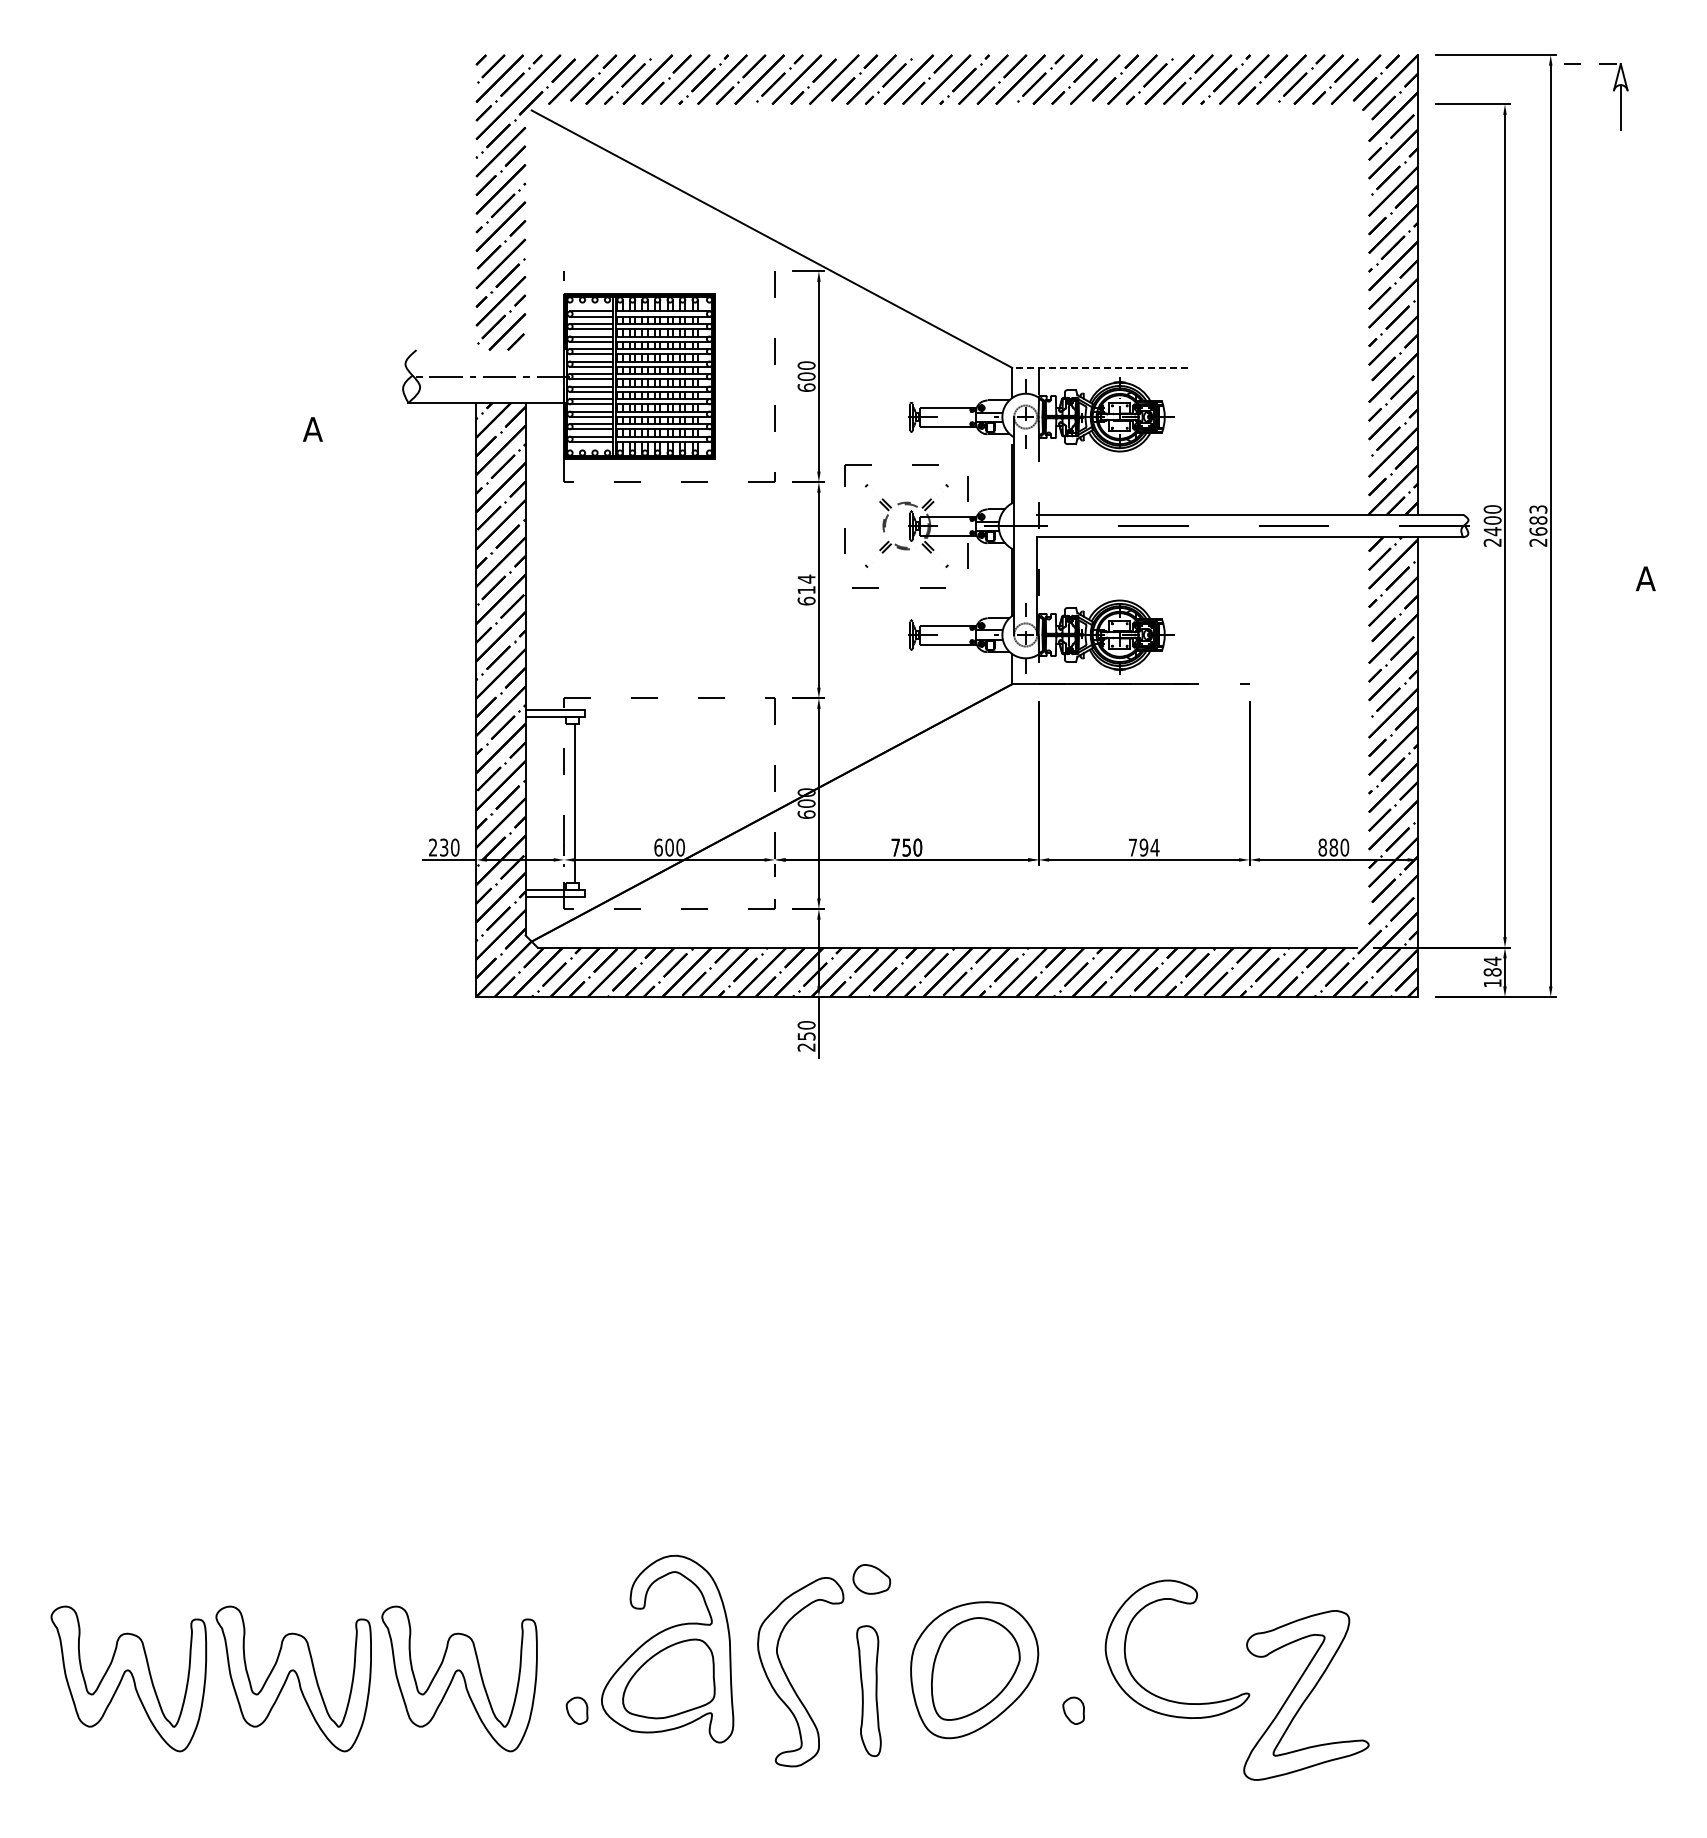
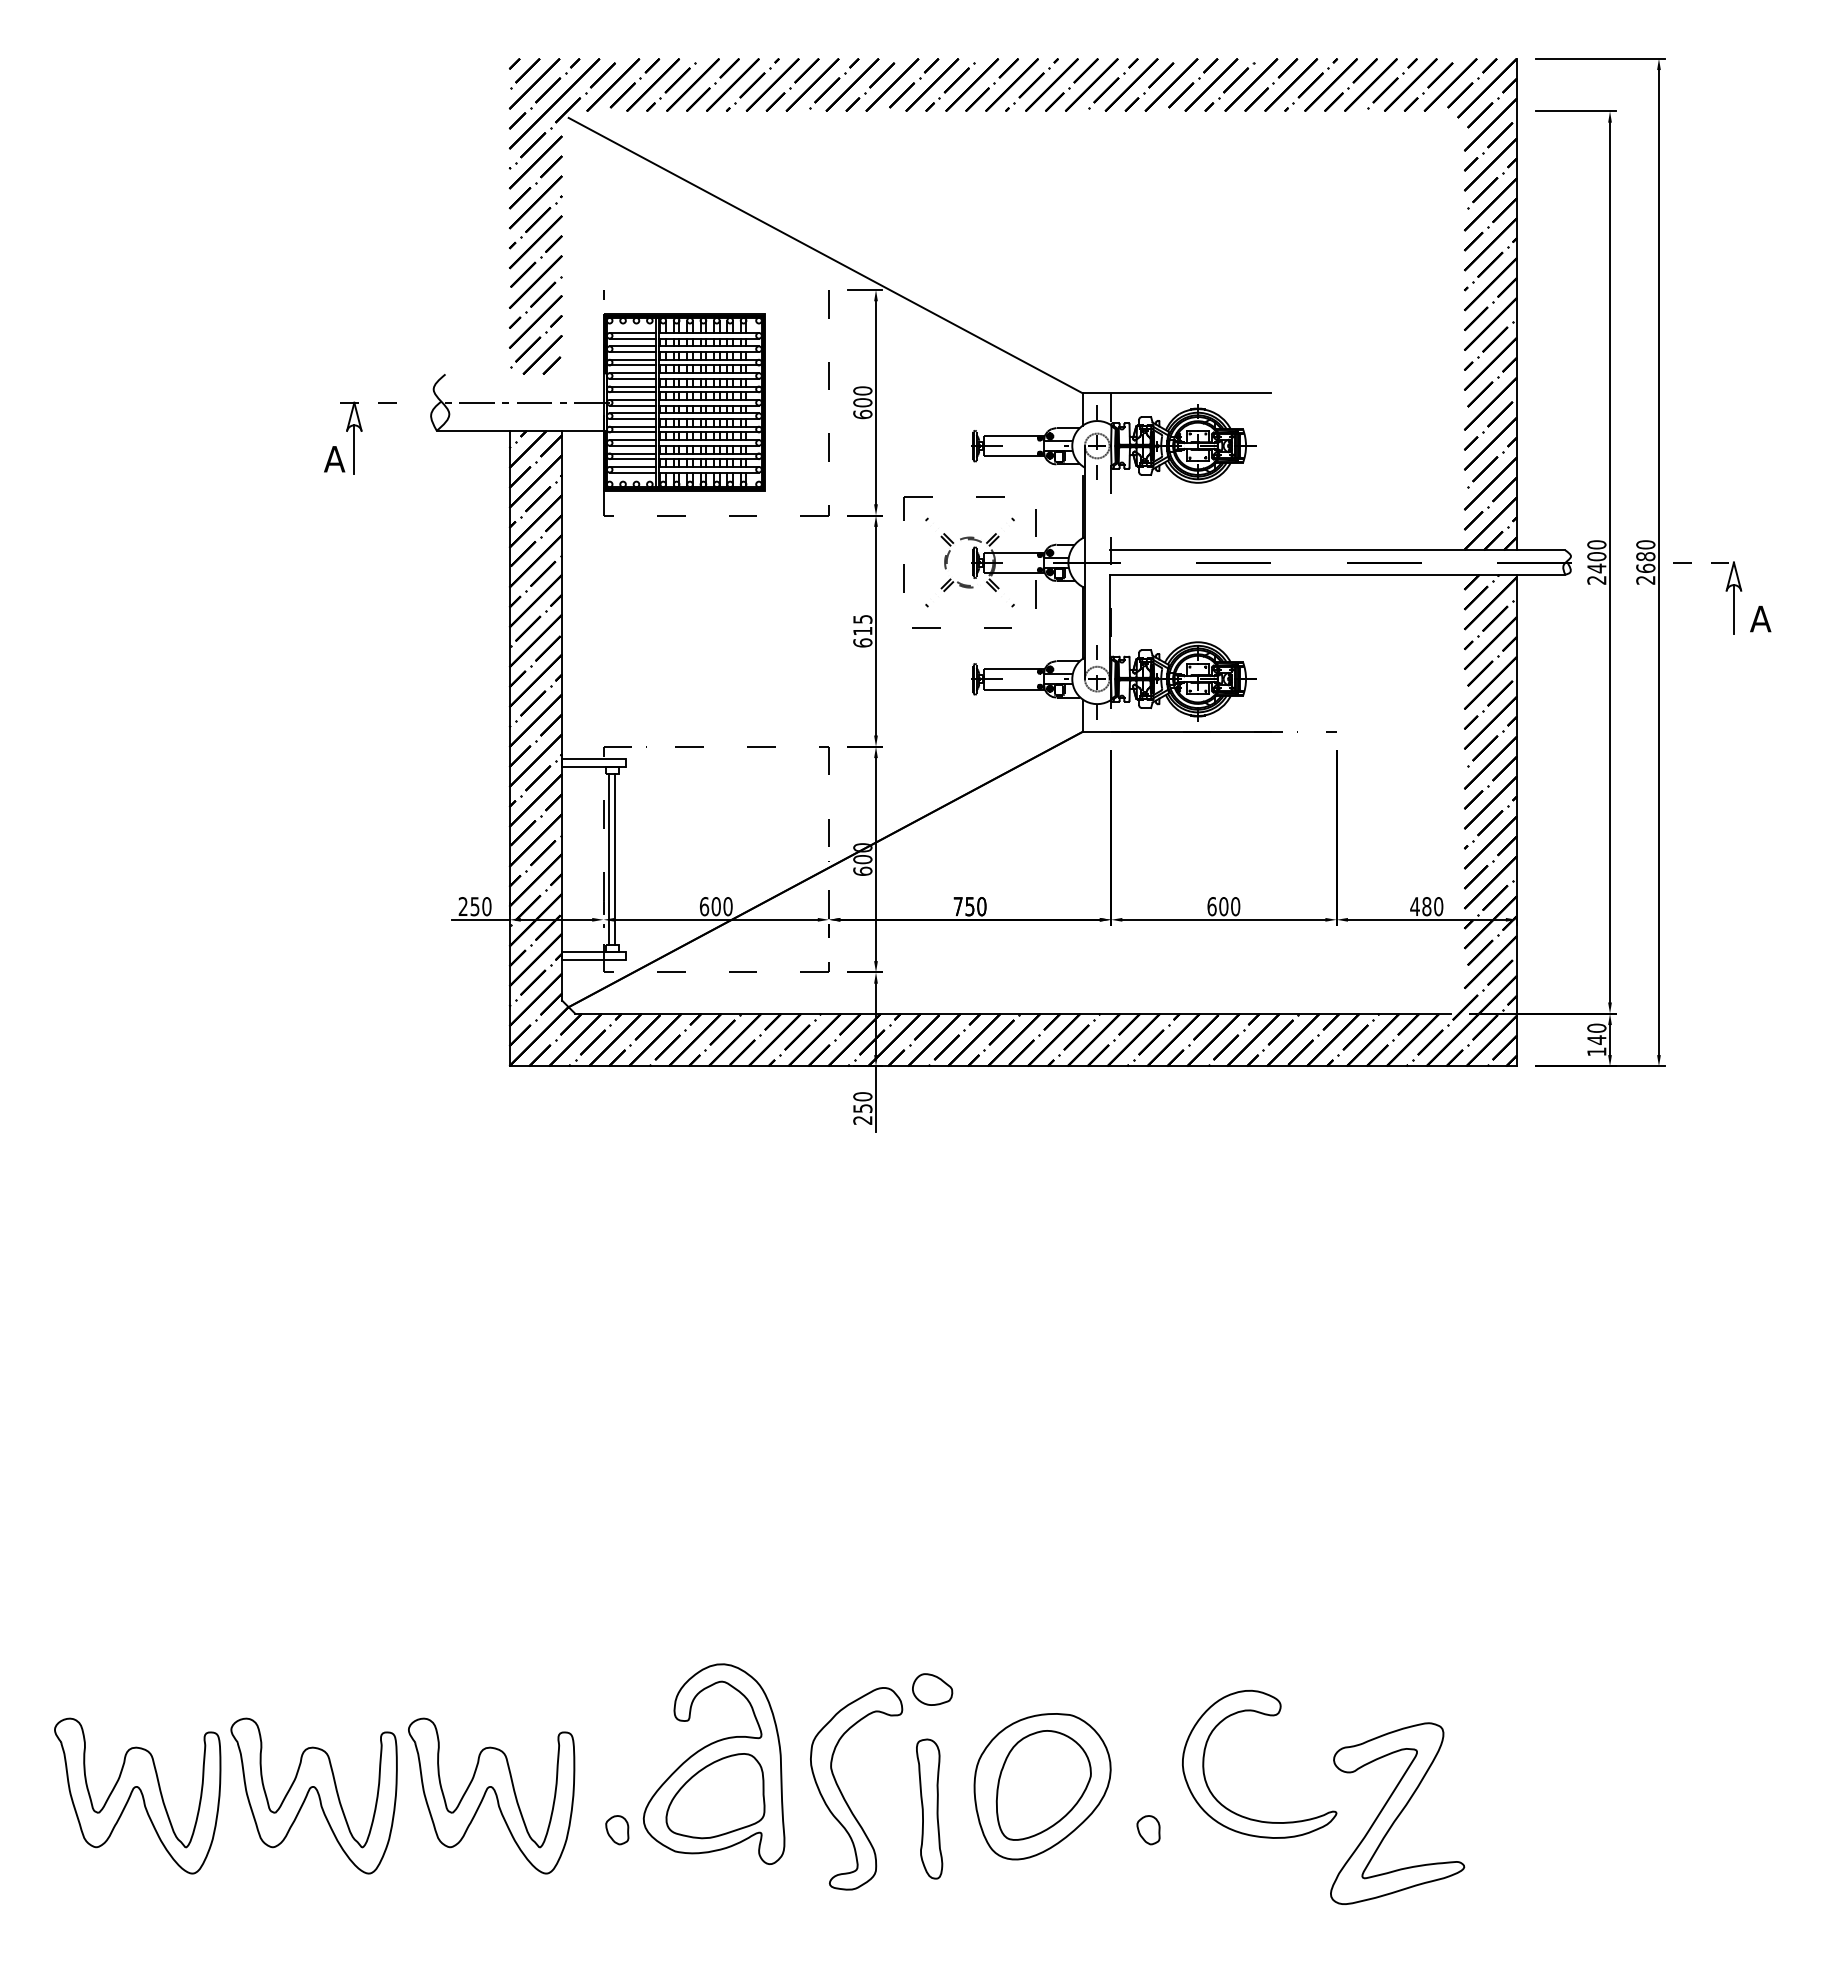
part: (1613, 91) -> (1726, 591), moved
line: (1100, 367) -> (1177, 392), dashed -> solid
part: (339, 403) -> (363, 431), added
text: (1538, 509) -> (1645, 544), 2683 -> 2680
text: (806, 578) -> (862, 618), 614 -> 615
line: (568, 803) -> (608, 859), added
text: (444, 846) -> (475, 905), 230 -> 250
text: (1143, 847) -> (1223, 906), 794 -> 600
text: (1322, 847) -> (1414, 906), 880 -> 480
text: (1492, 966) -> (1596, 1033), 184 -> 140

